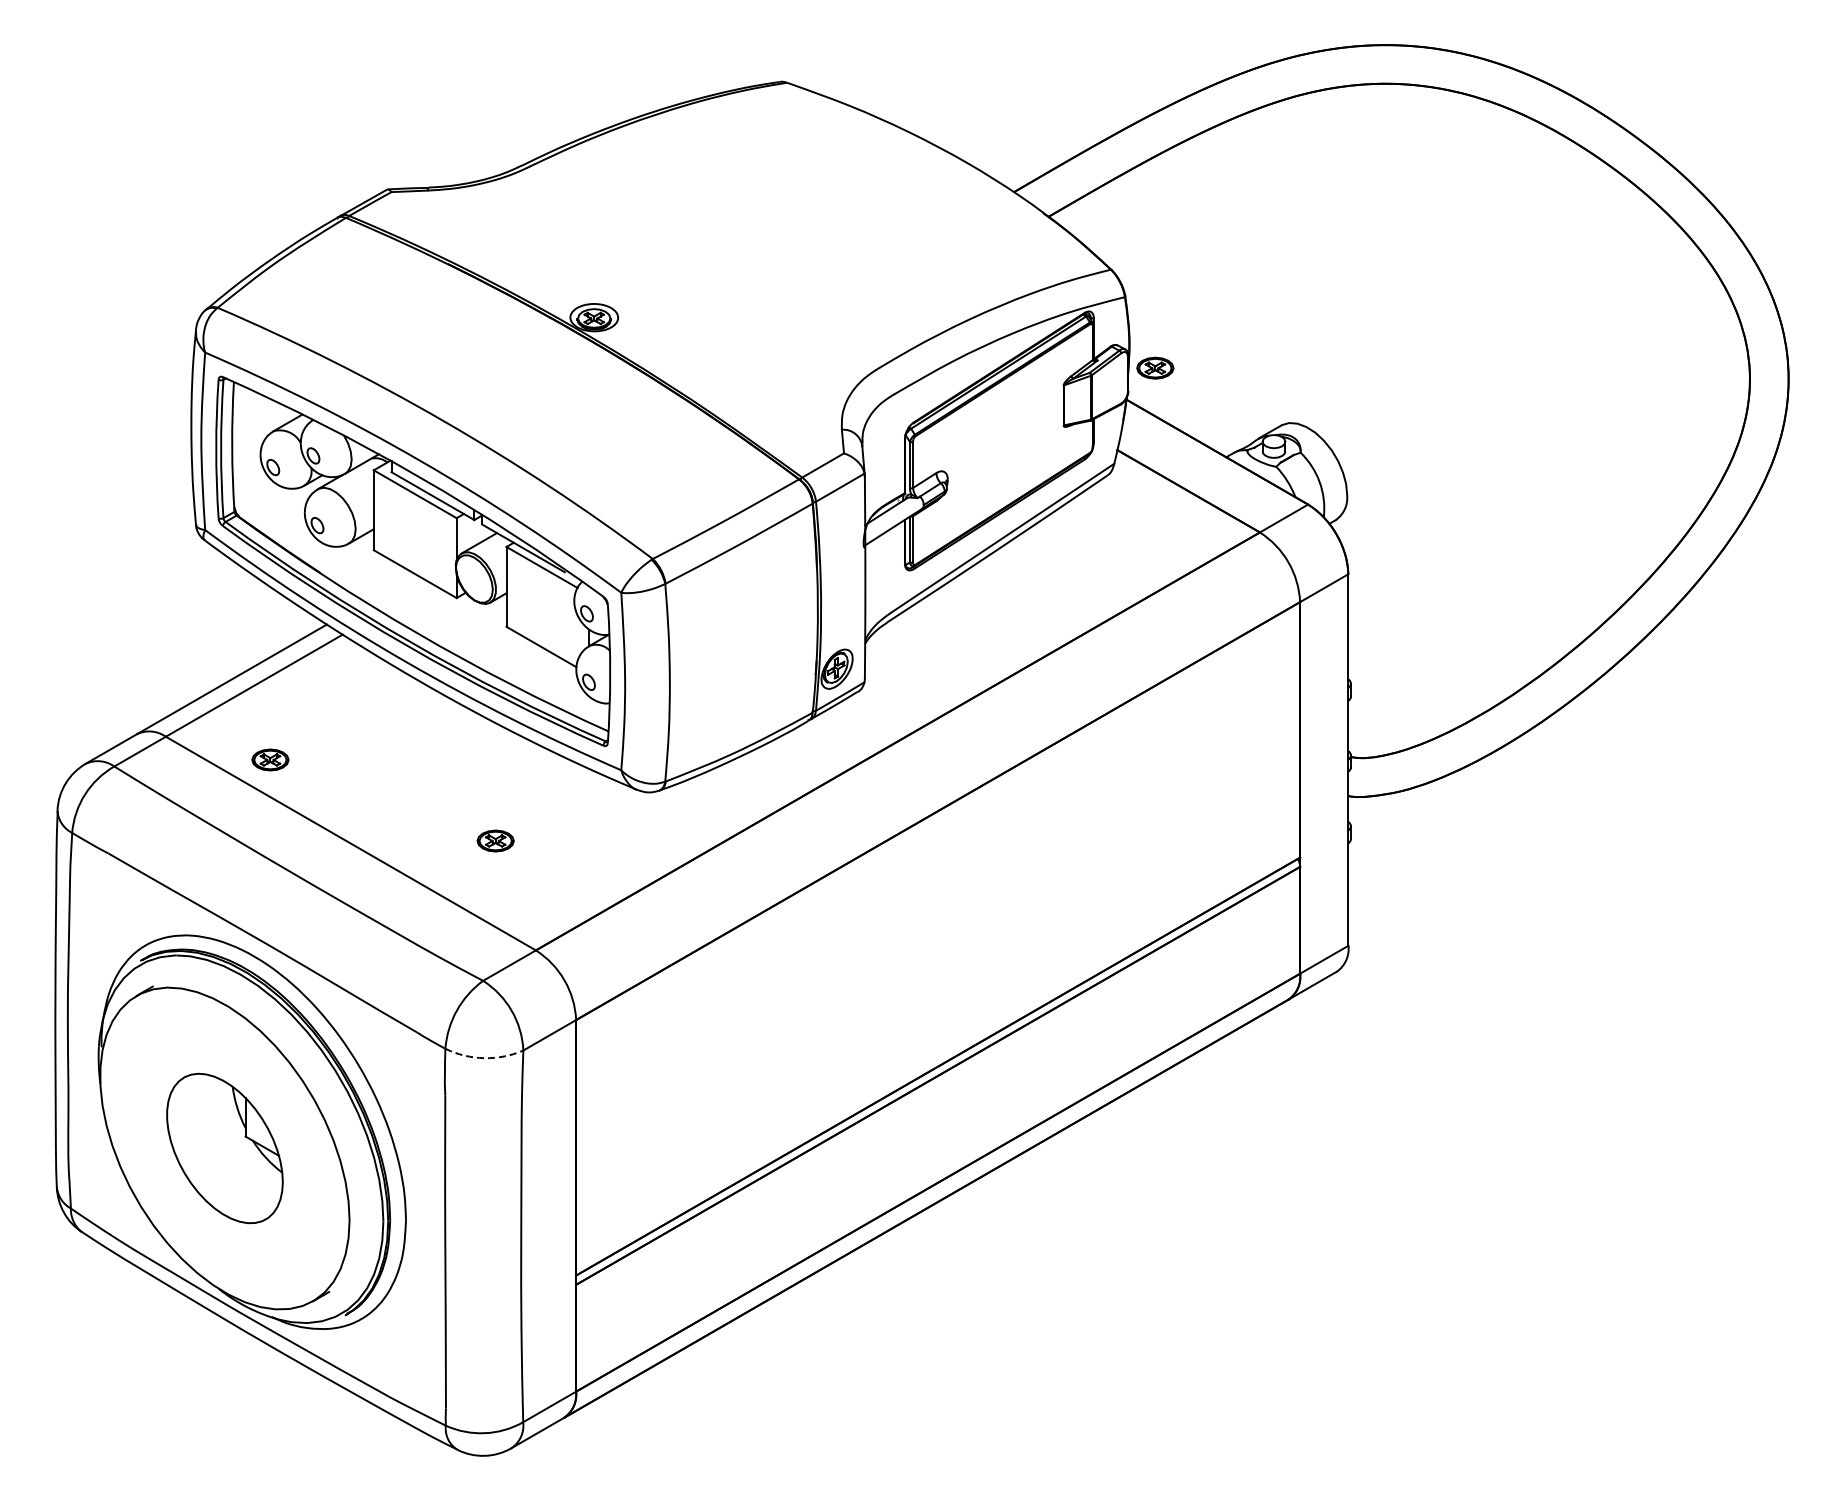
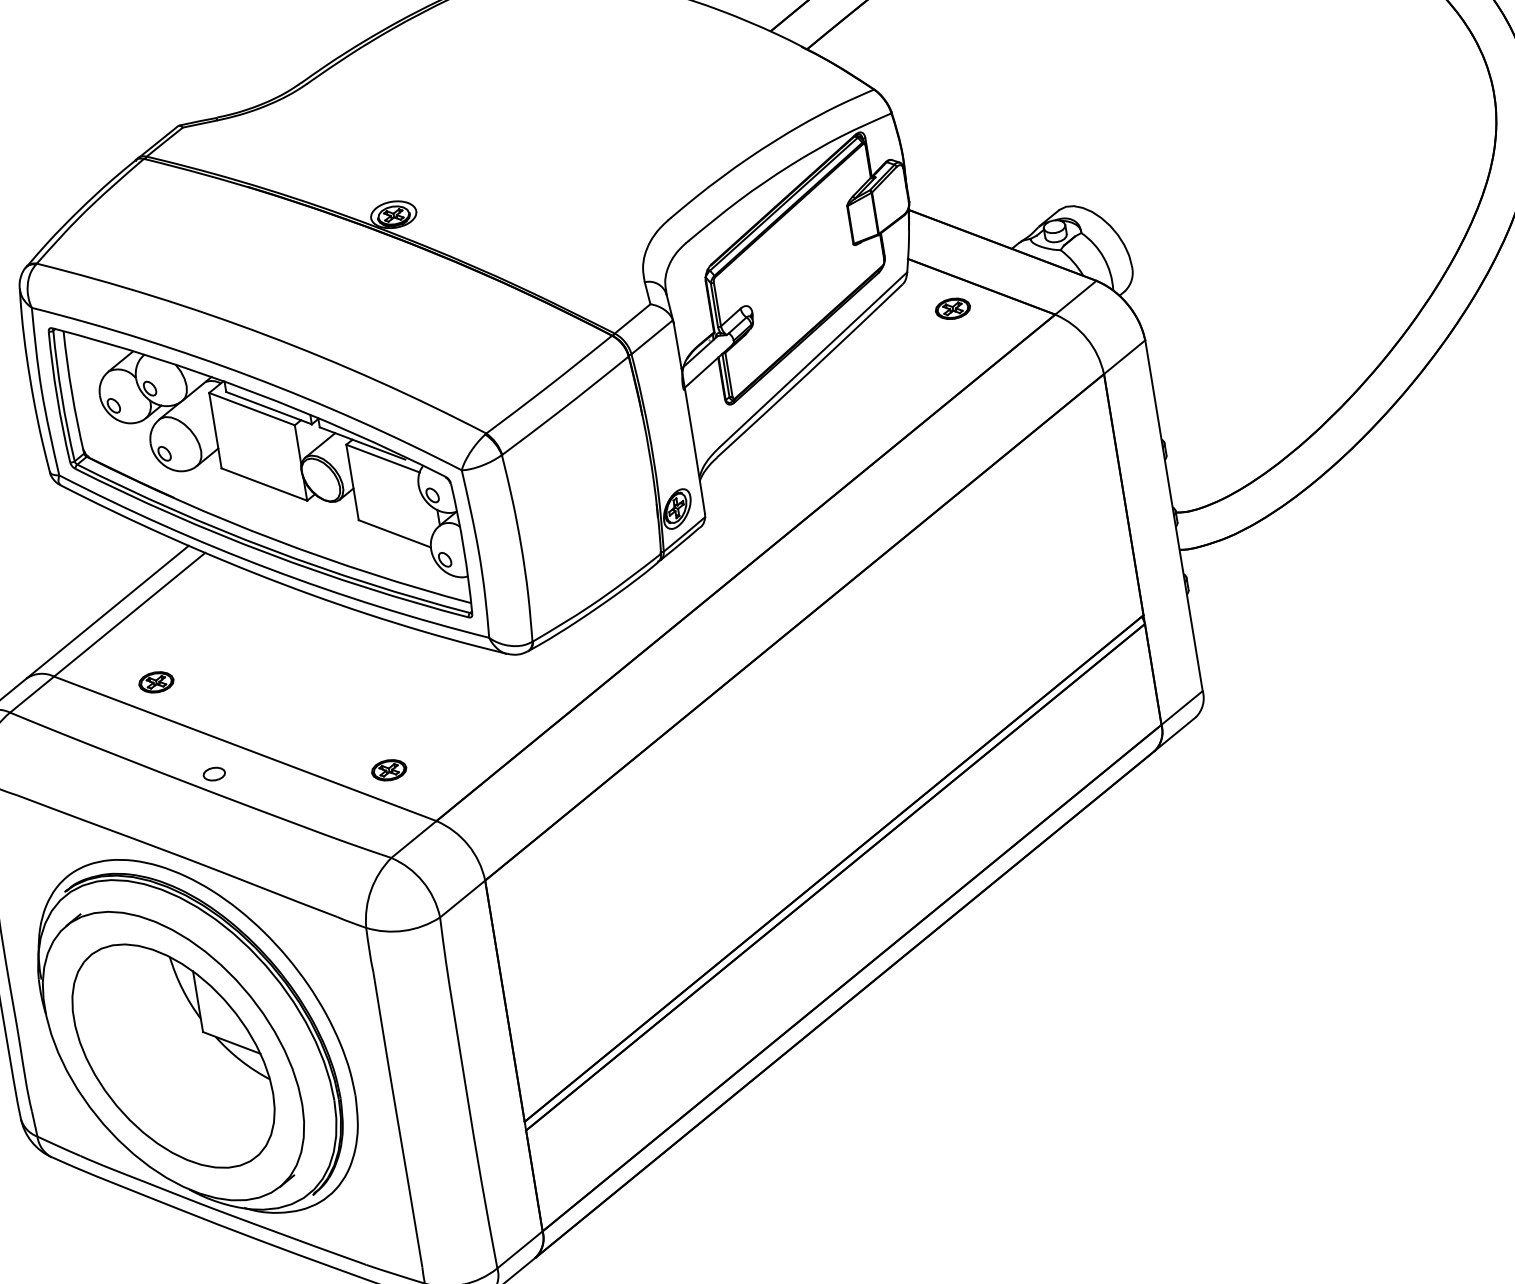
part: (1155, 367) -> (953, 308), moved
part: (495, 840) -> (388, 769), moved
part: (314, 864) -> (214, 774), added
arc: (484, 1058) -> (404, 931), dashed -> solid
part: (224, 1148) -> (173, 1056), size x1.67

